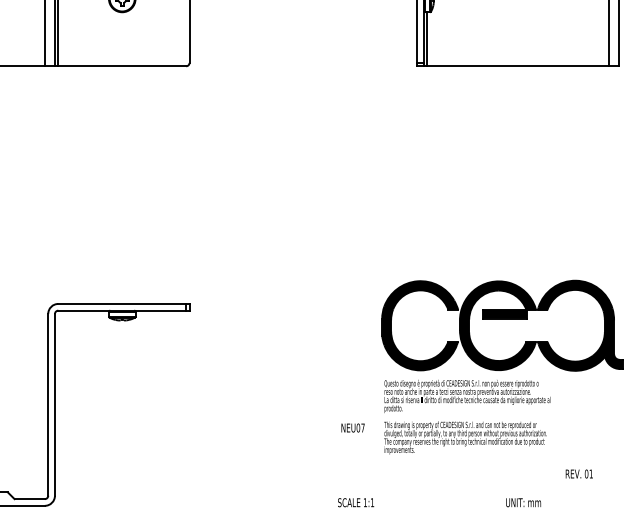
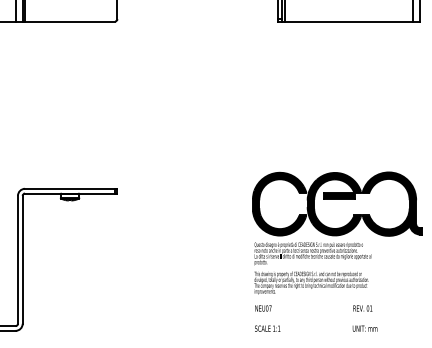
text: (352, 427) -> (263, 308), moved
text: (578, 473) -> (362, 308), moved
text: (356, 502) -> (267, 328), moved
text: (523, 502) -> (365, 328), moved

